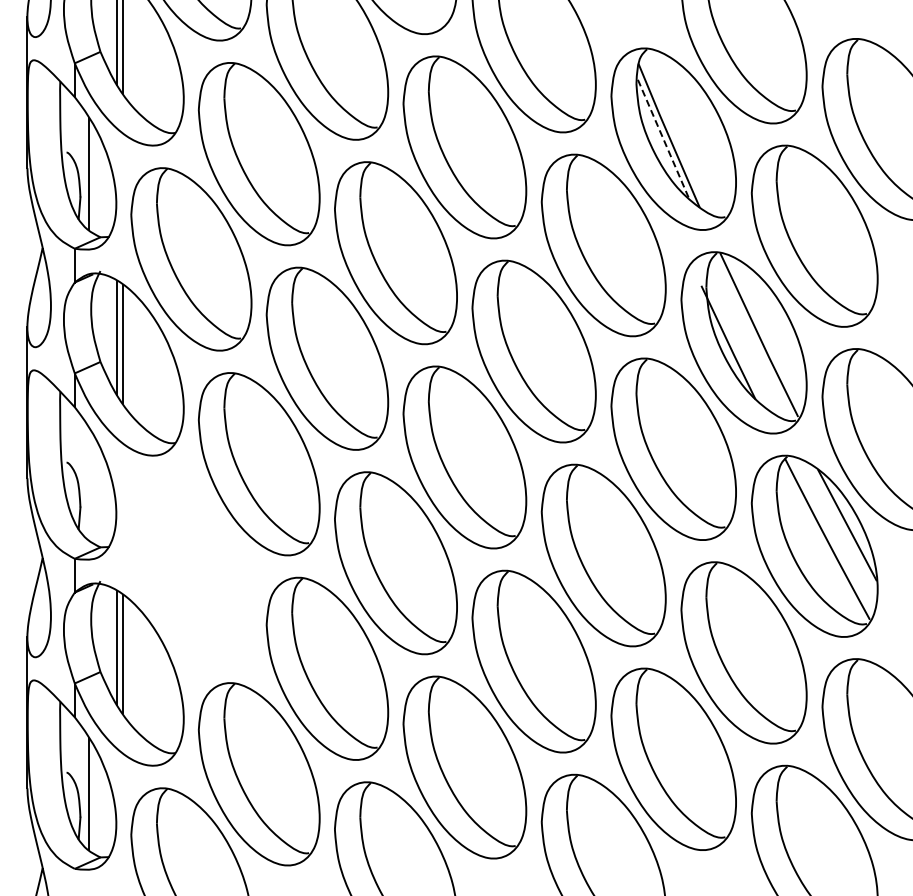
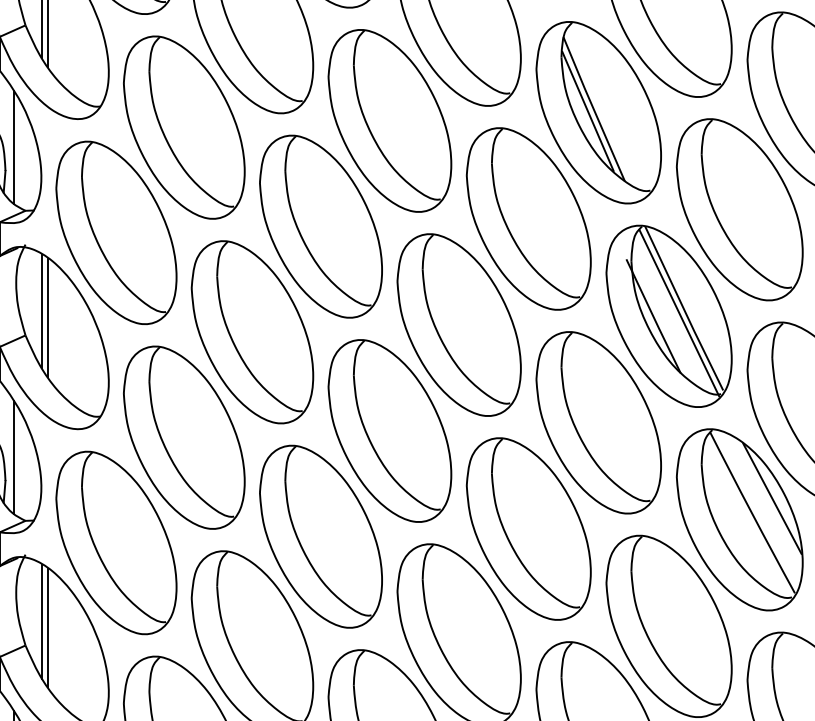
line: (662, 137) -> (587, 111), dashed -> solid
line: (754, 339) -> (679, 313), added
line: (88, 483) -> (13, 457), added
part: (191, 569) -> (116, 543), added

